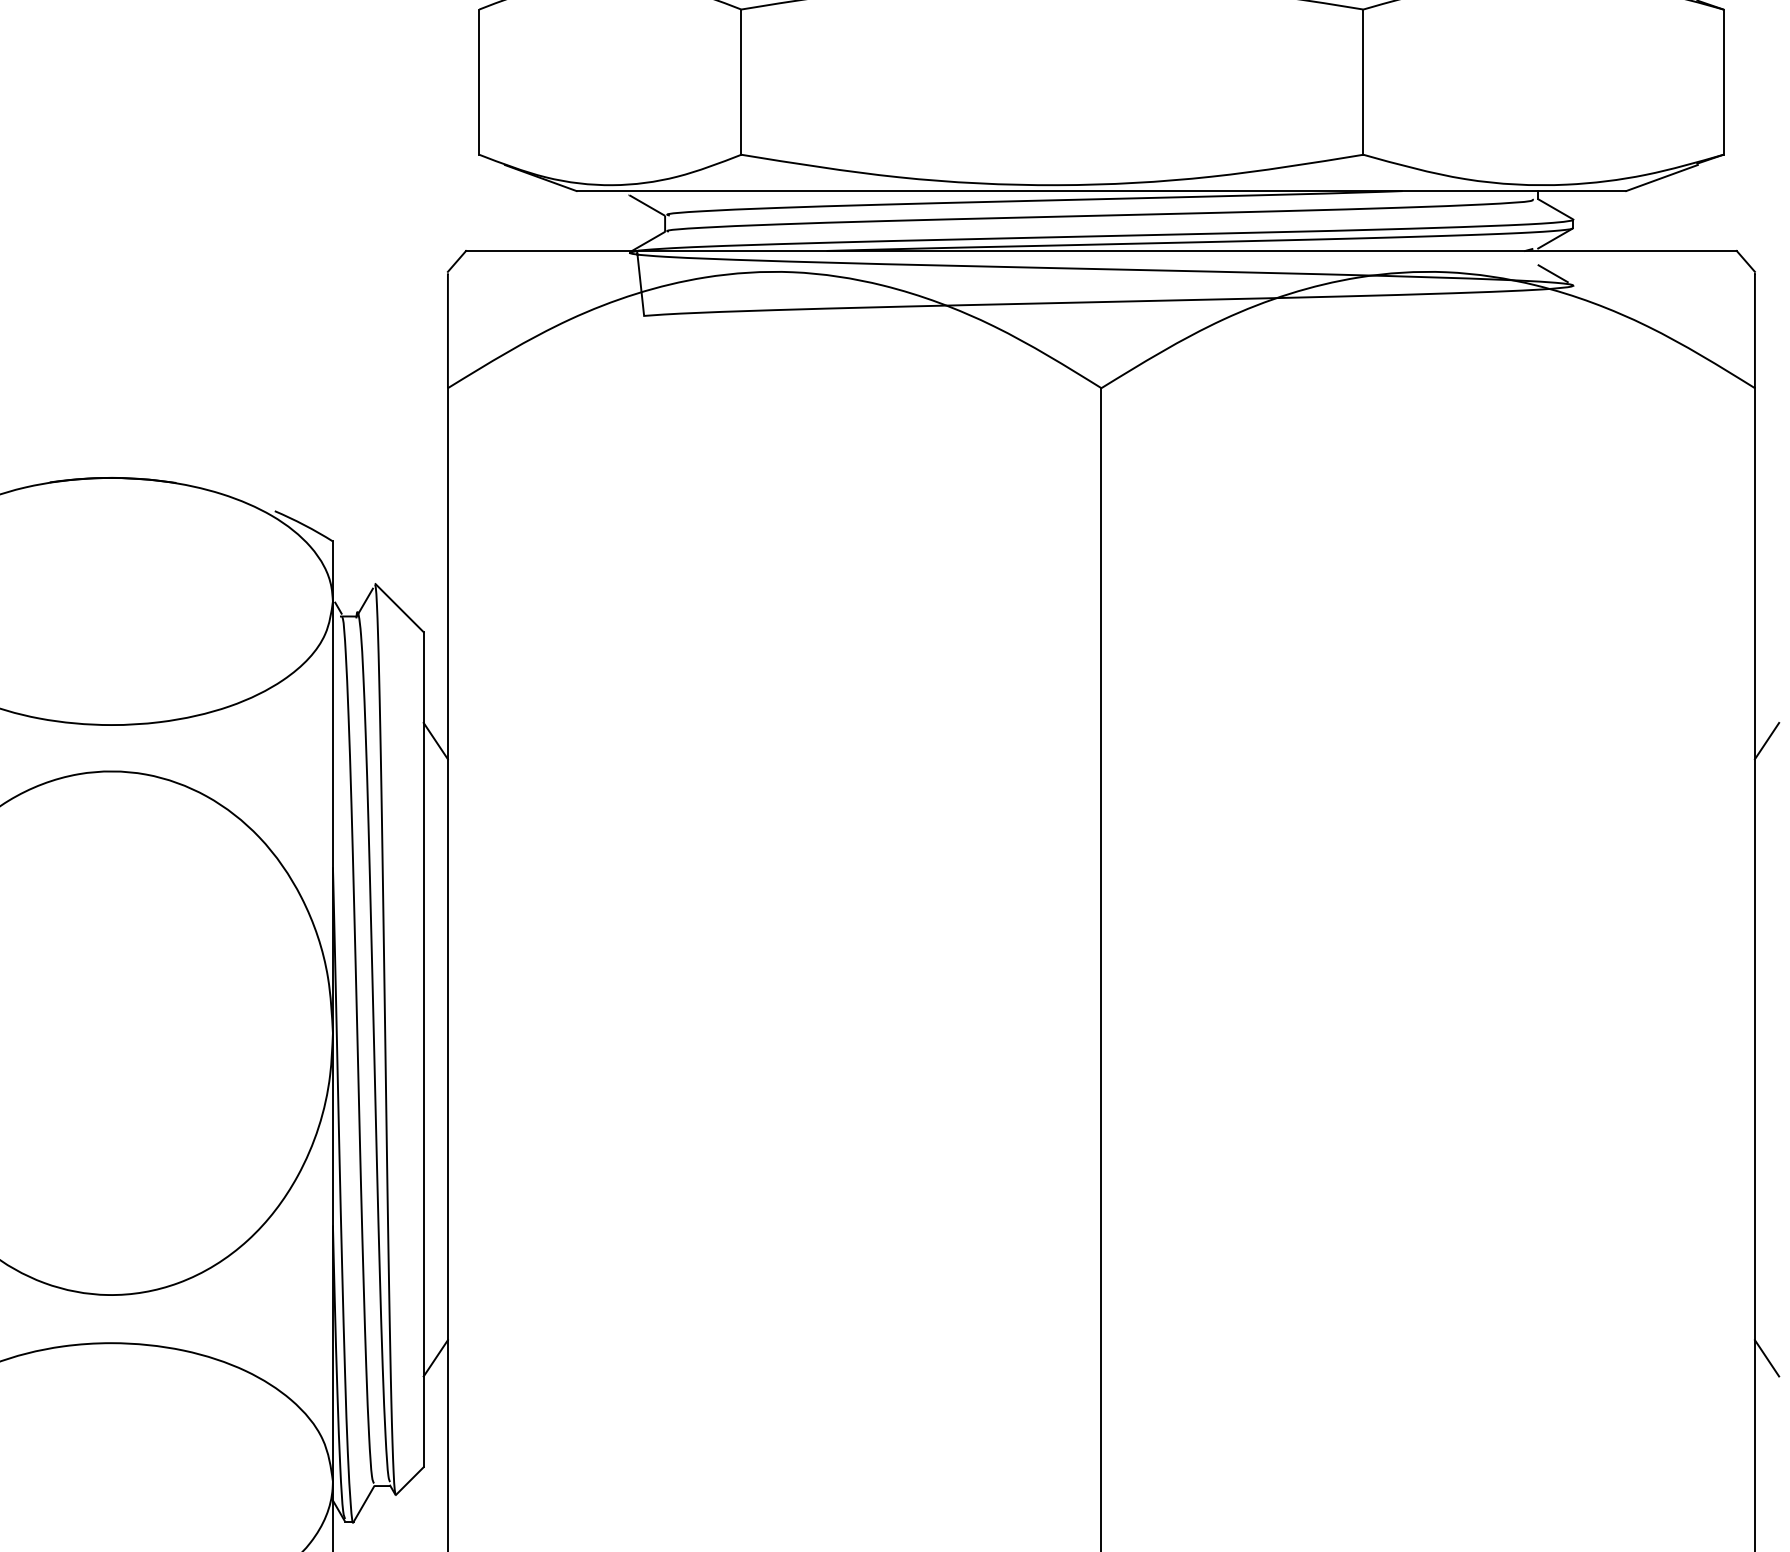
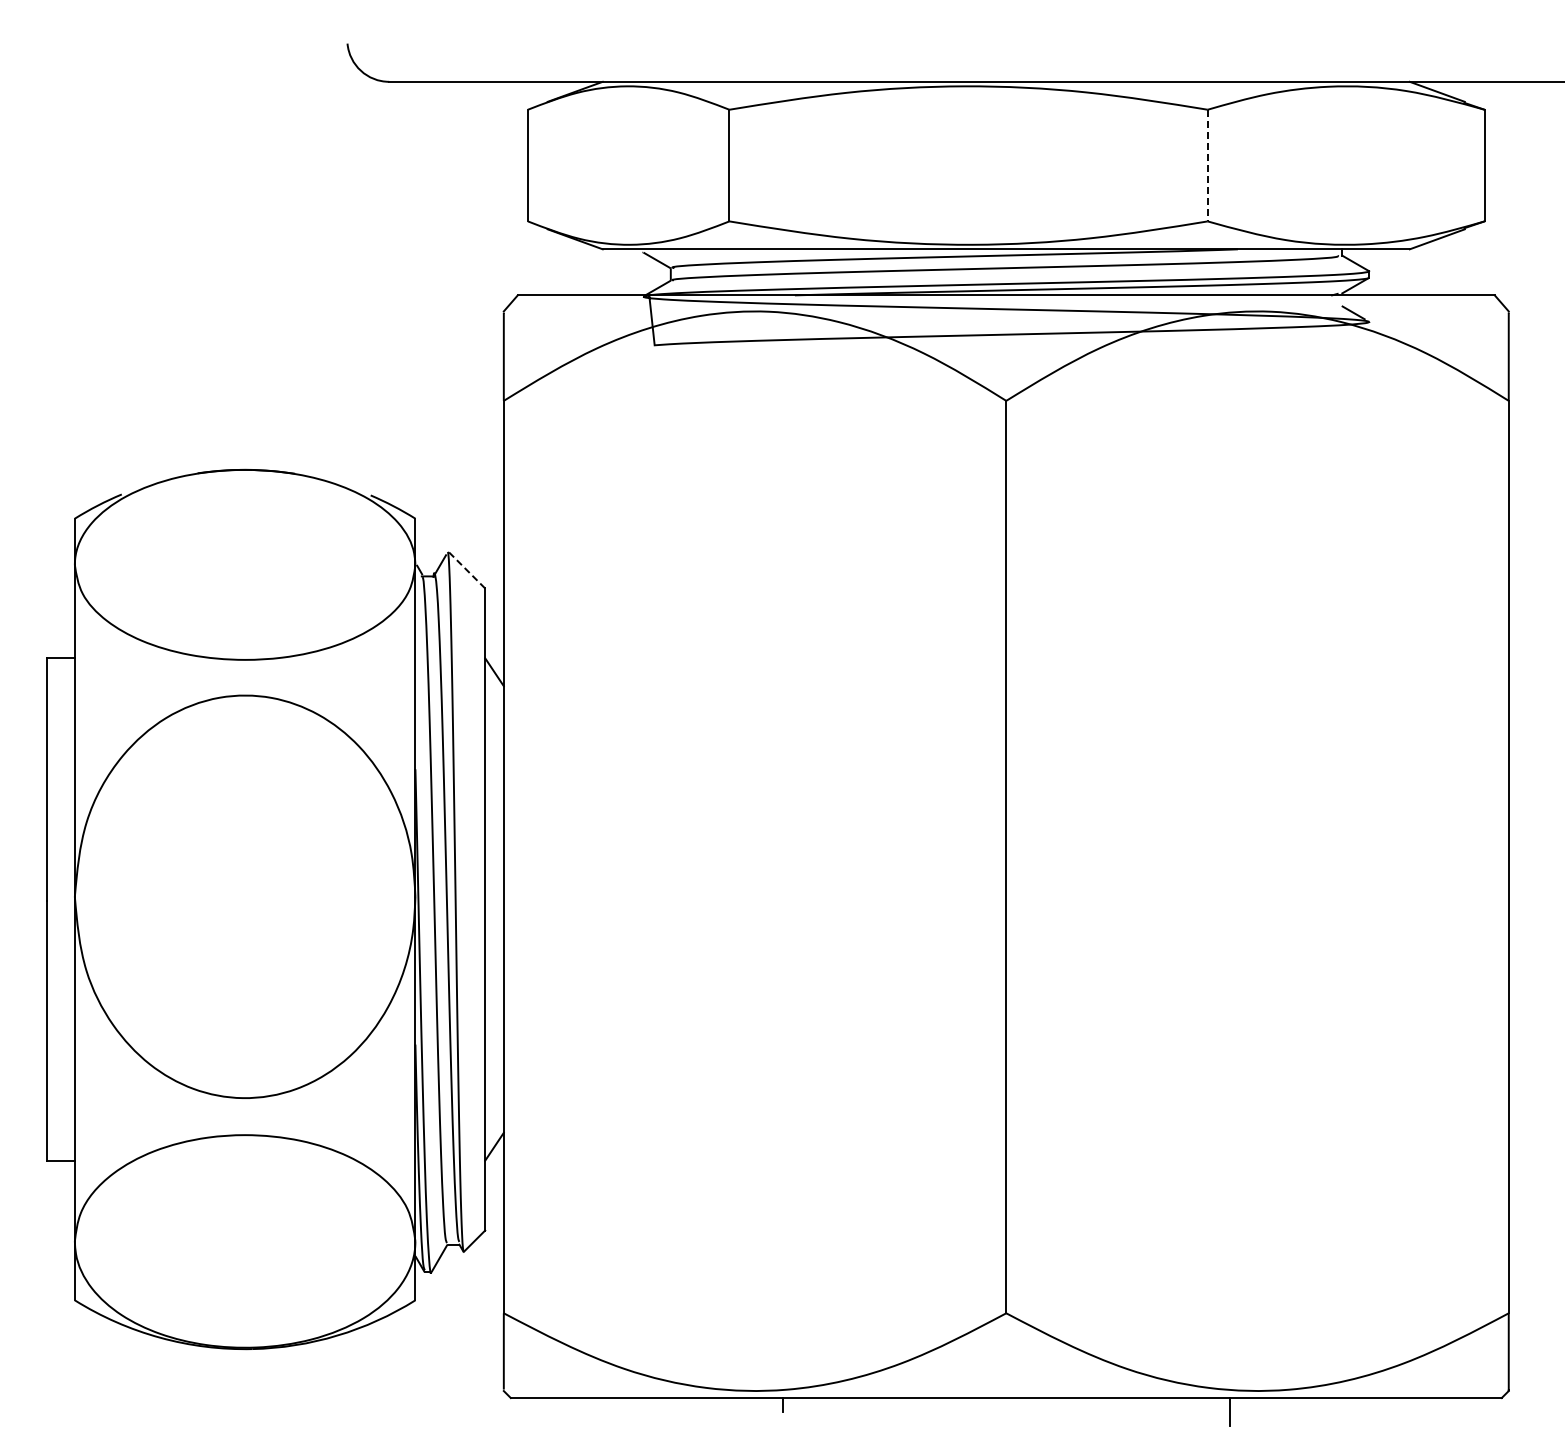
line: (1363, 82) -> (1207, 165), solid -> dashed
line: (399, 607) -> (466, 569), solid -> dashed
line: (1766, 741) -> (1517, 672), removed
line: (1766, 1357) -> (1517, 1146), removed

